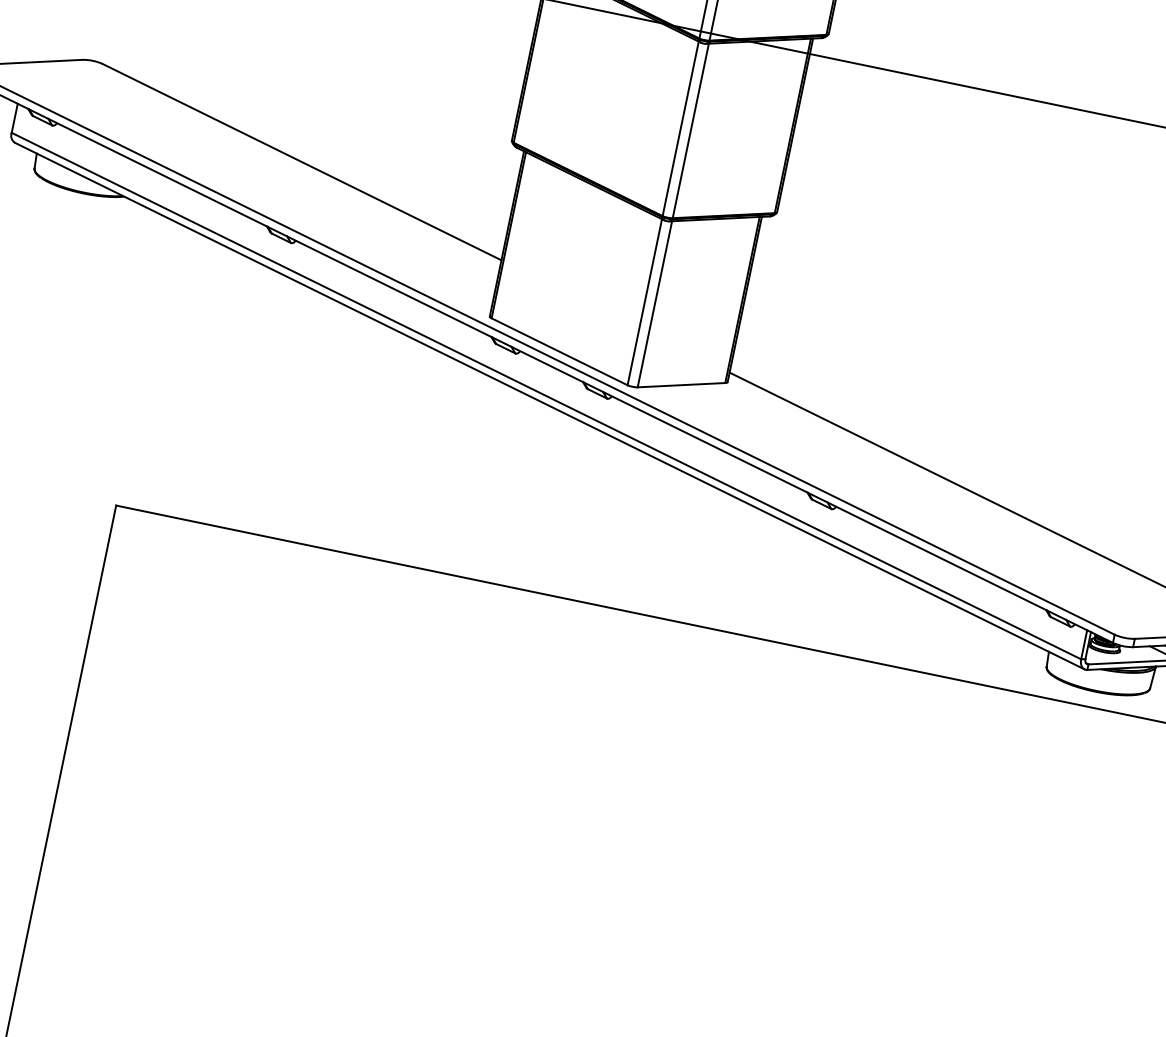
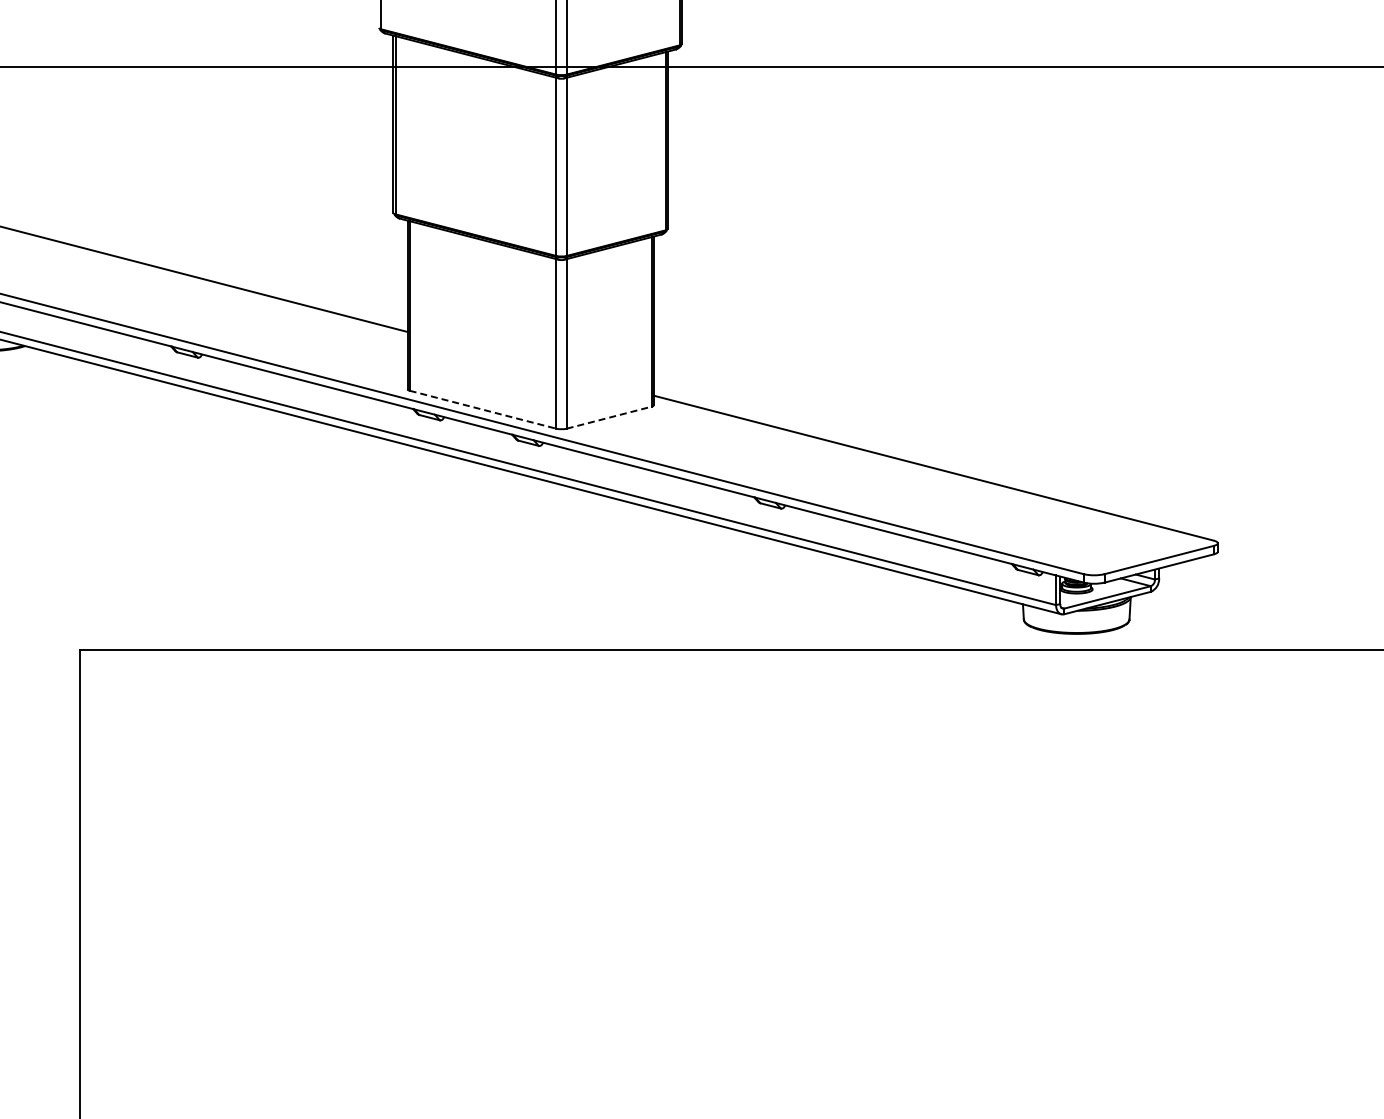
line: (560, 351) -> (483, 409), solid -> dashed
line: (681, 385) -> (609, 417), solid -> dashed

